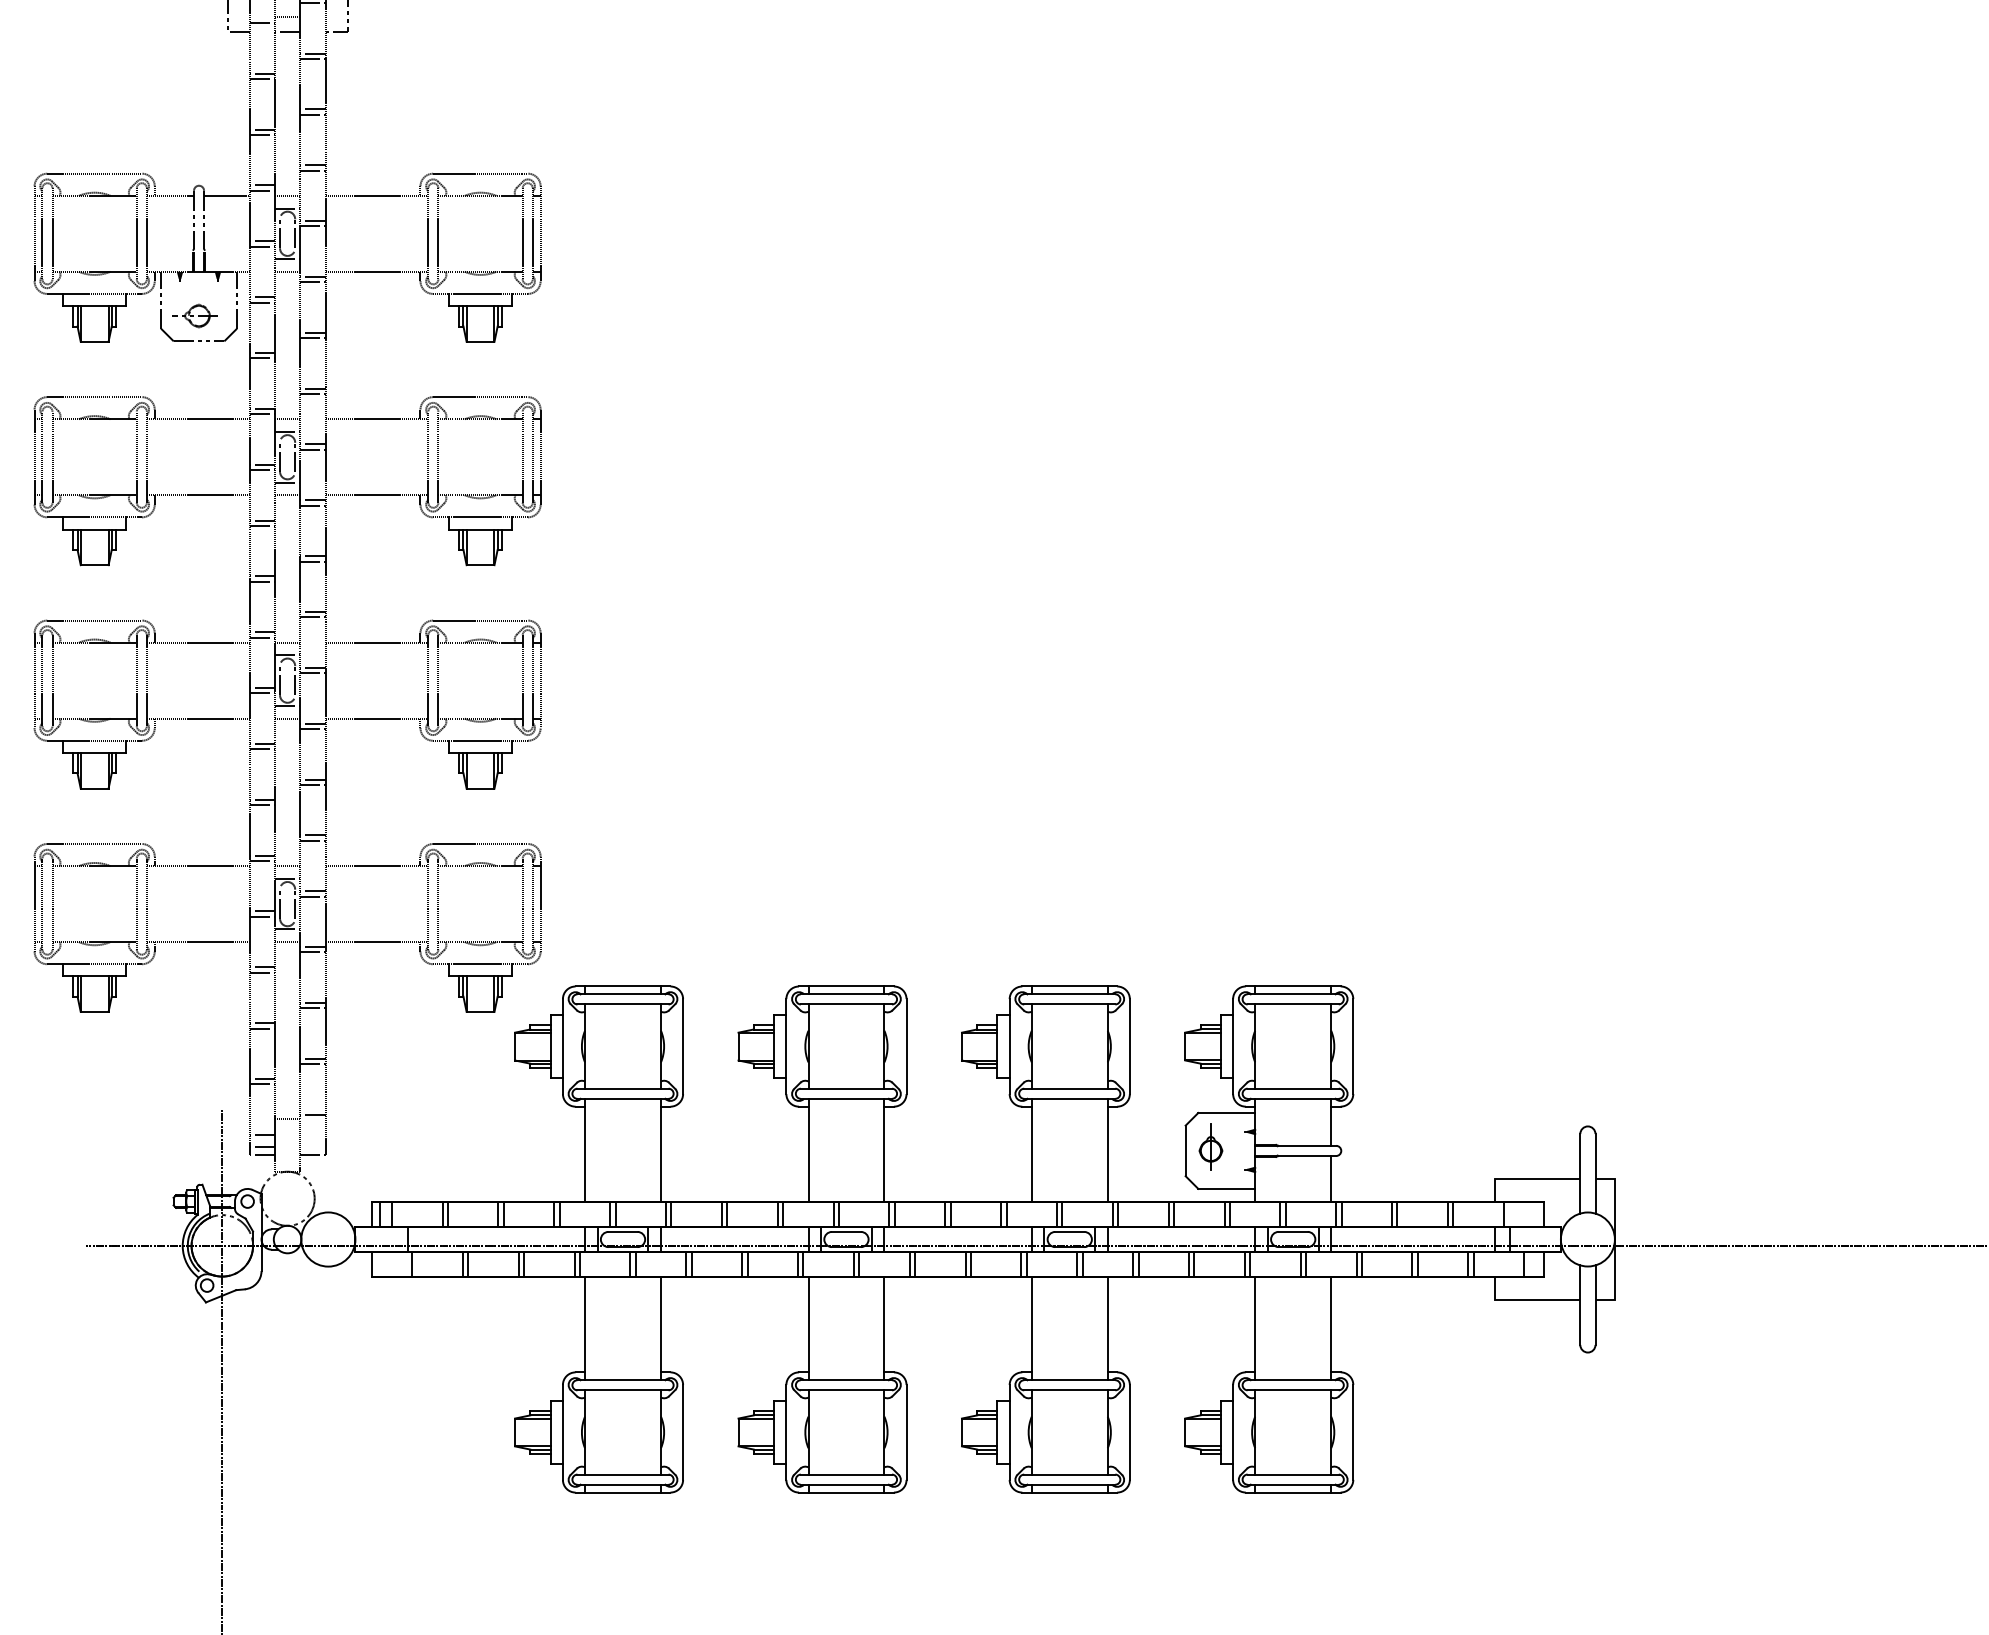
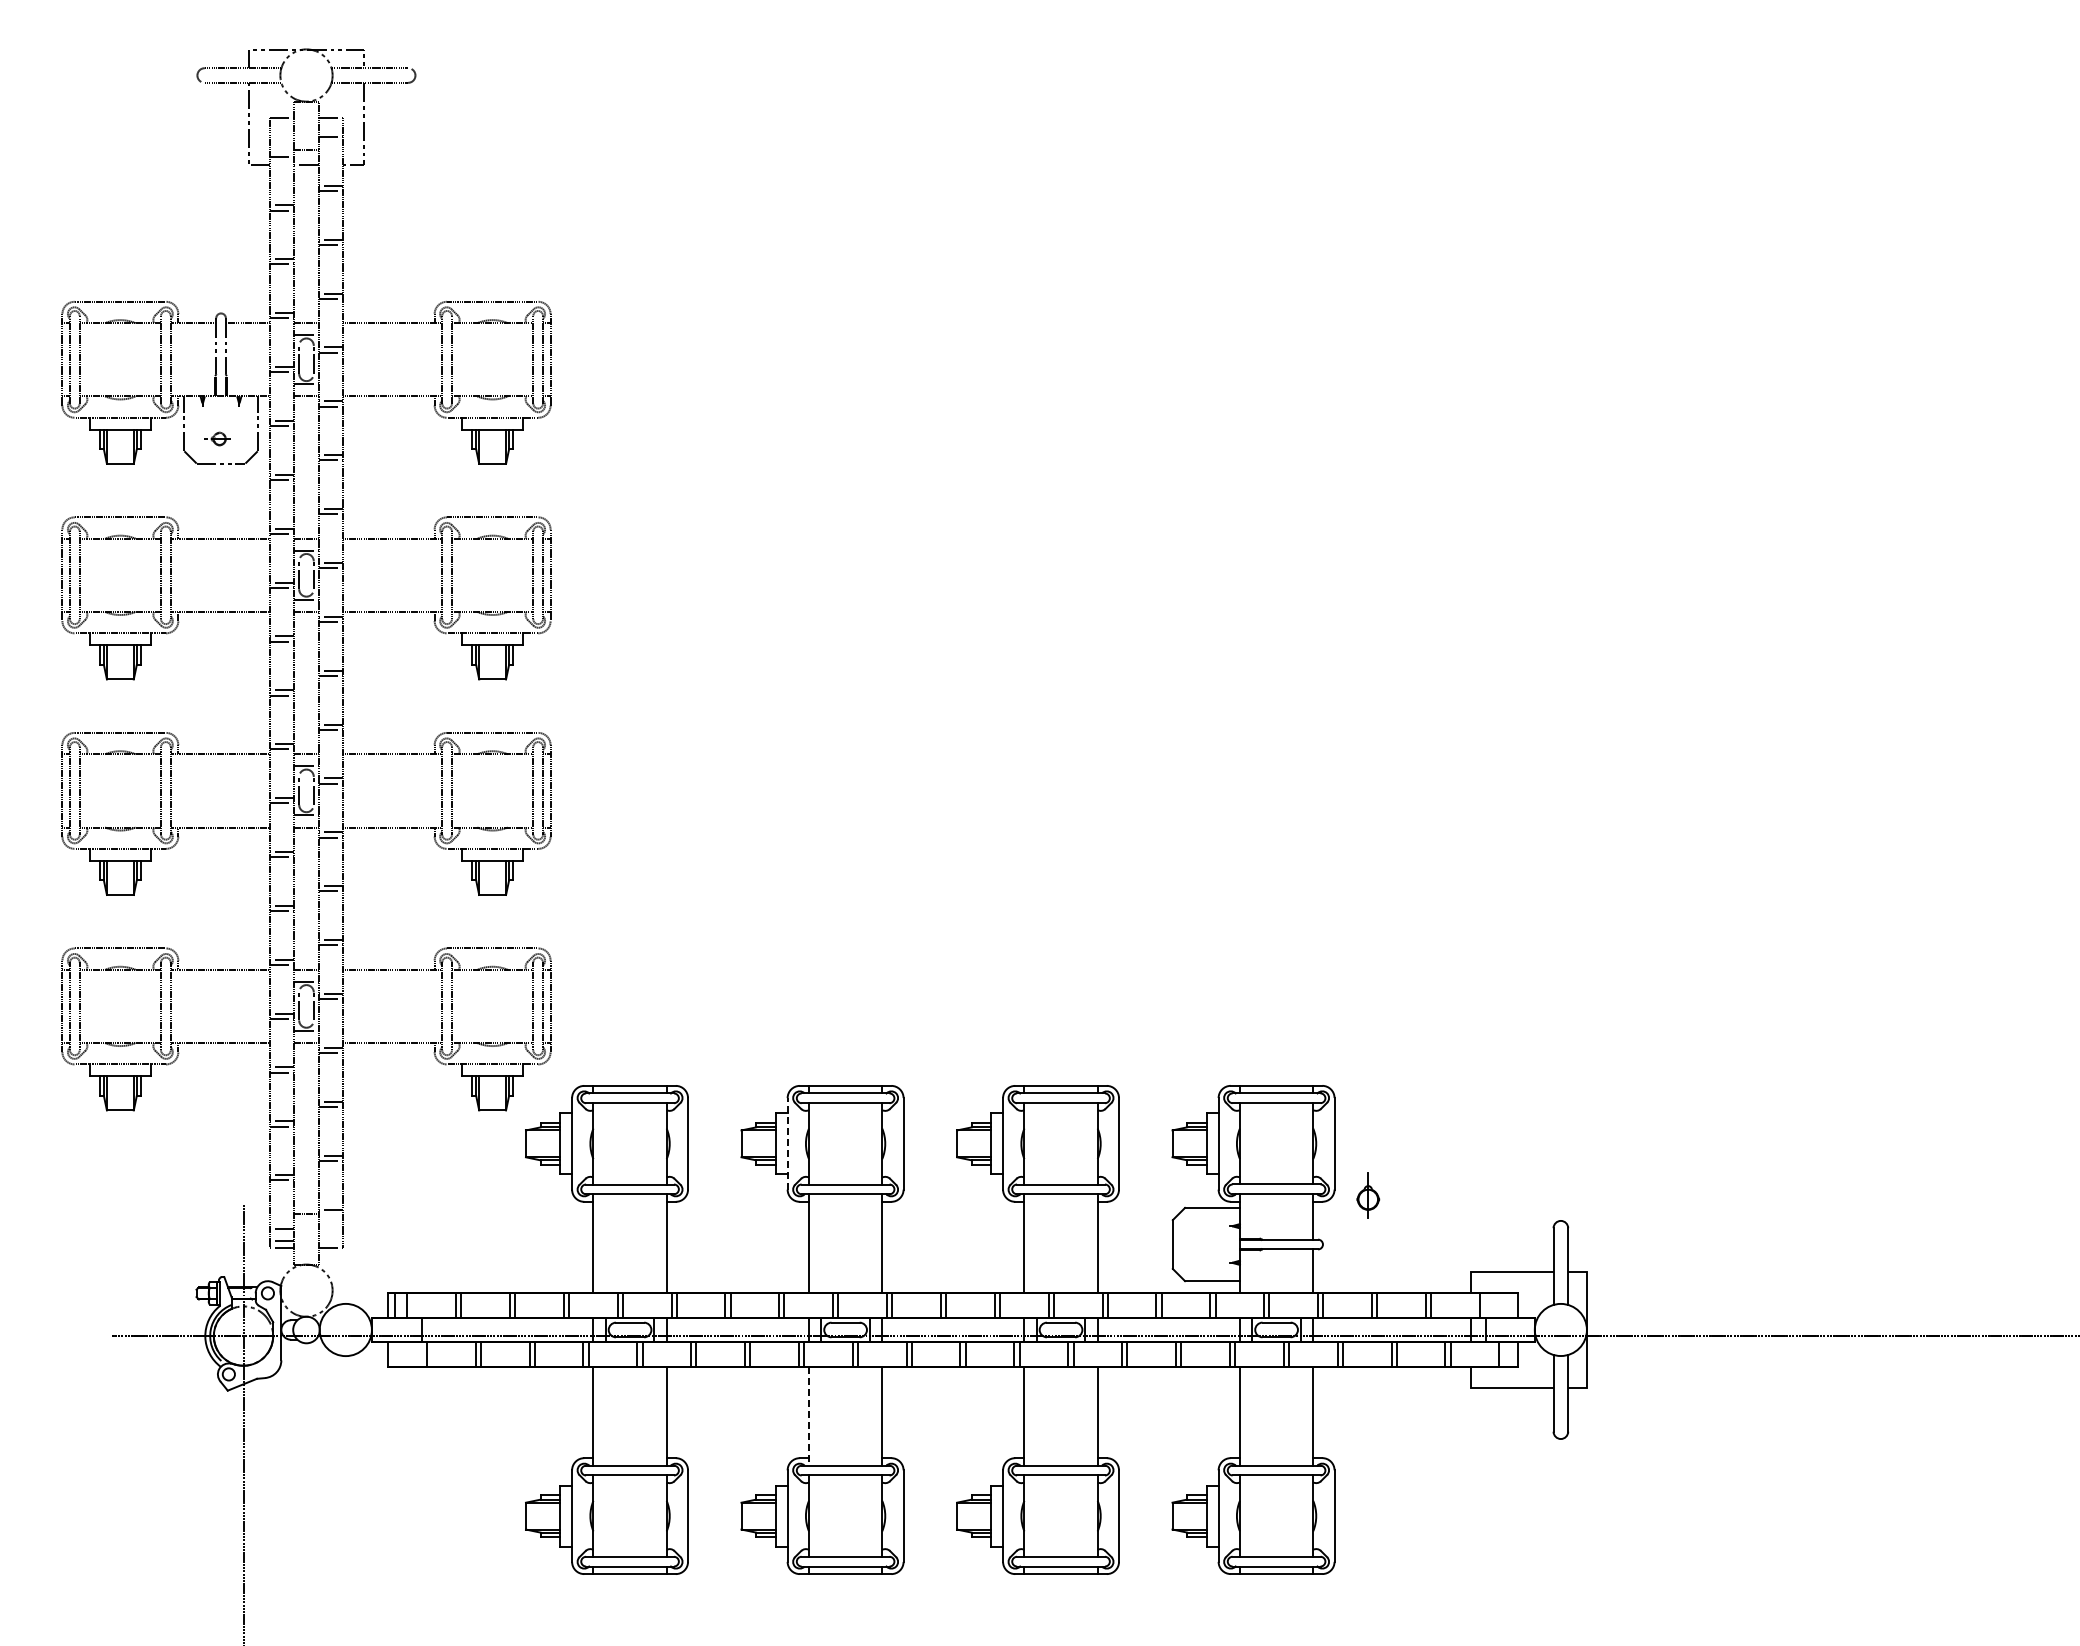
part: (195, 315) -> (217, 438), size x0.6
line: (786, 1046) -> (787, 1143), solid -> dashed
part: (1211, 1146) -> (1368, 1195), moved
line: (809, 1329) -> (809, 1416), solid -> dashed

